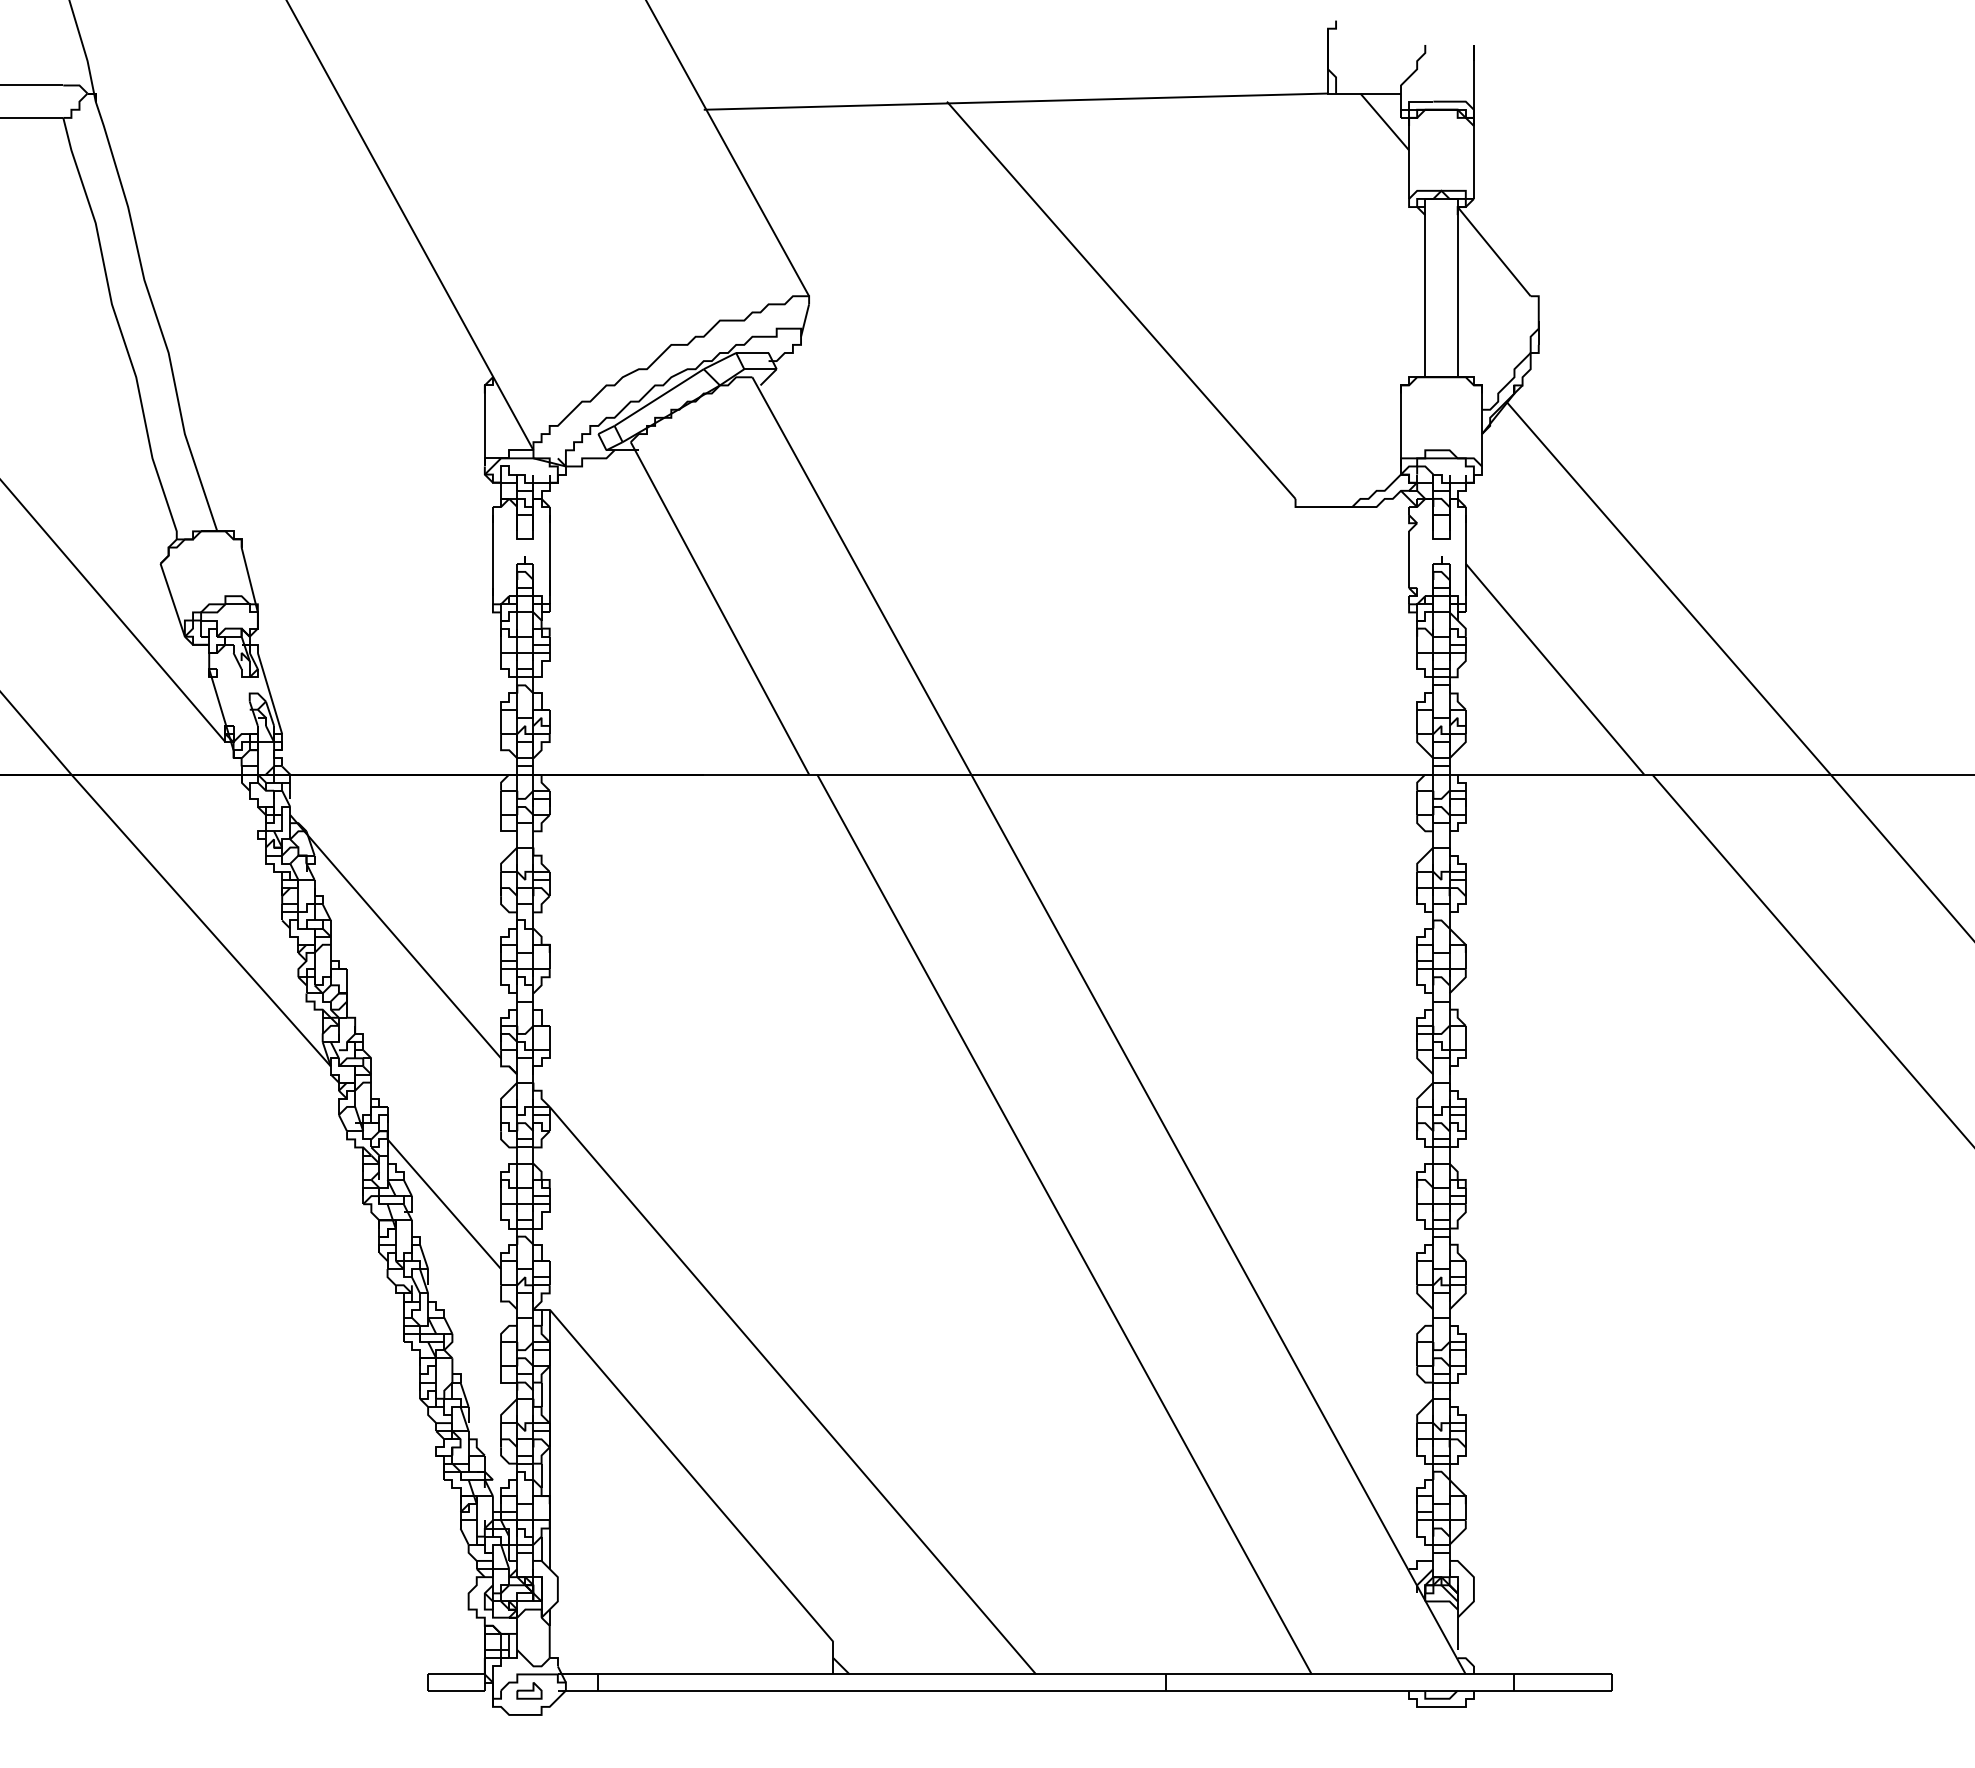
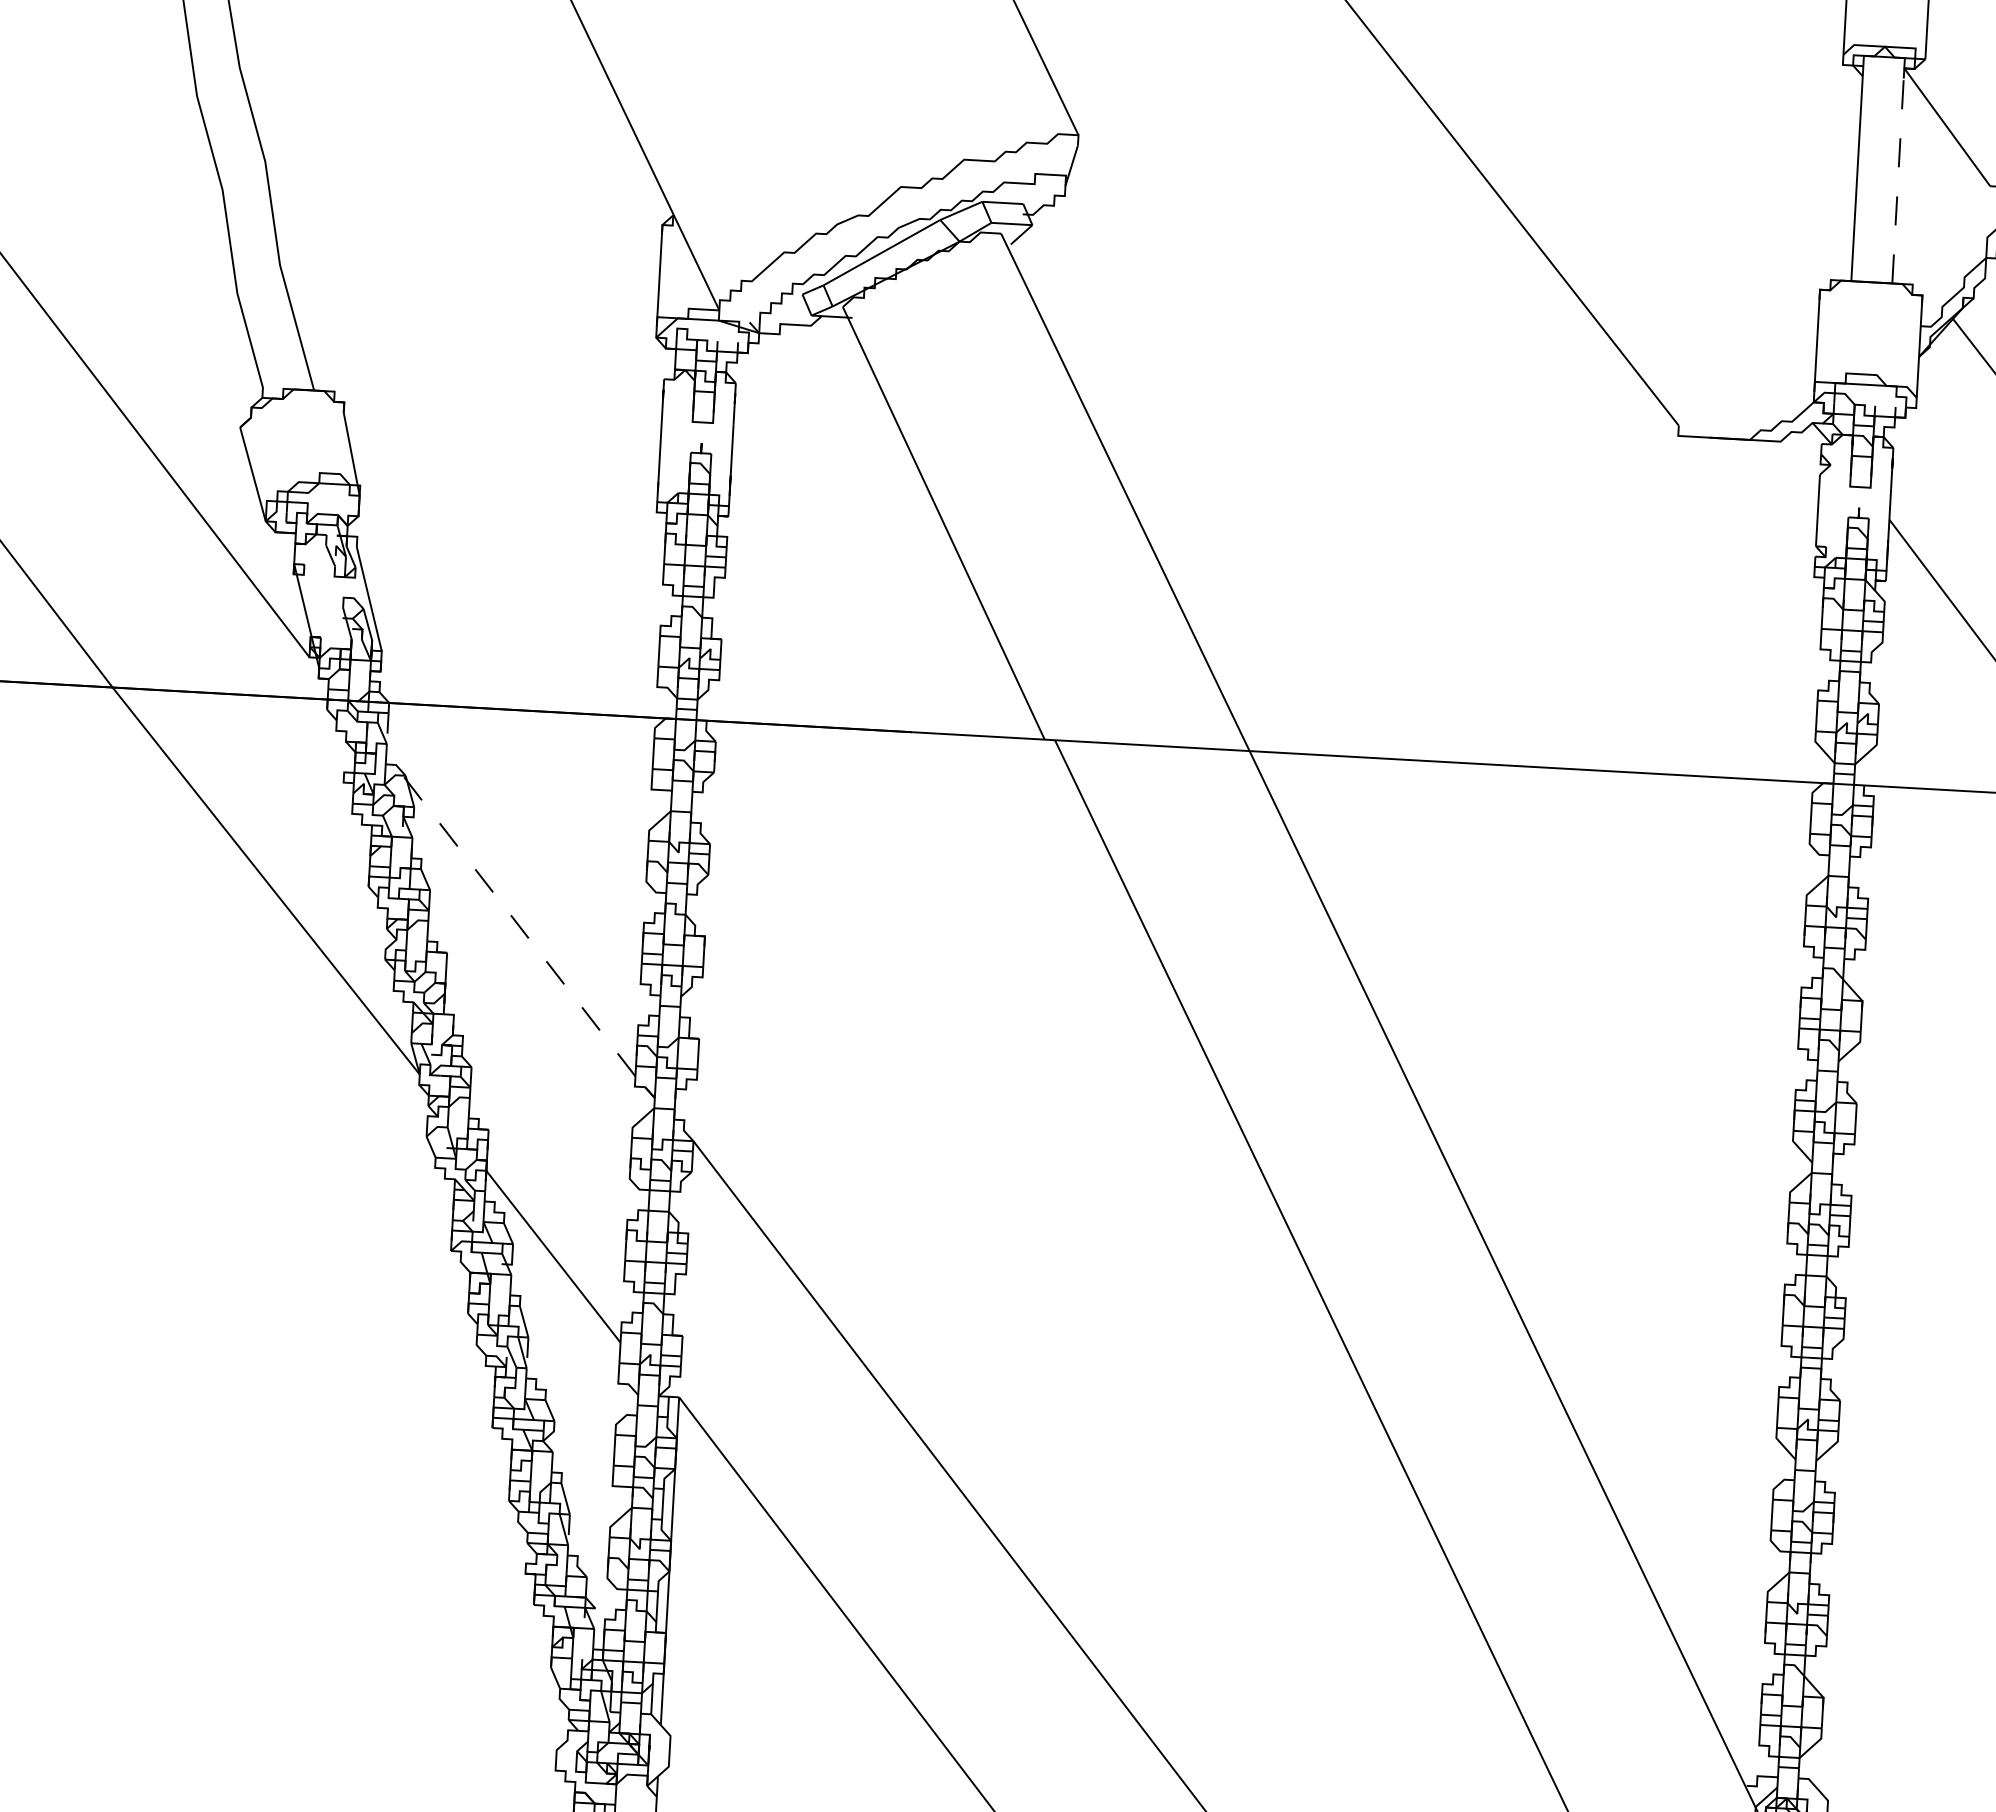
line: (1457, 291) -> (1898, 175), solid -> dashed
line: (395, 936) -> (510, 915), solid -> dashed

